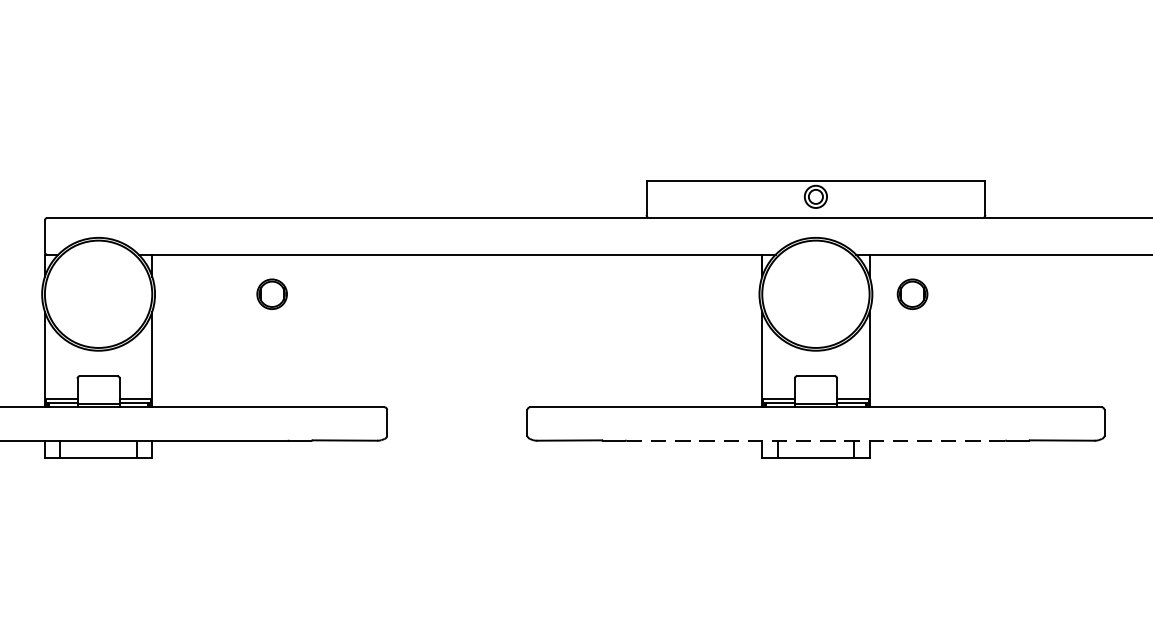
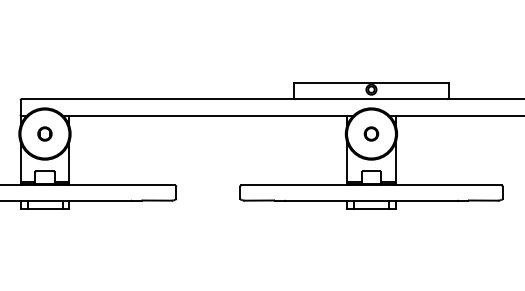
circle: (271, 293) -> (44, 133), moved
part: (912, 293) -> (371, 133), moved
line: (815, 440) -> (371, 200), dashed -> solid

